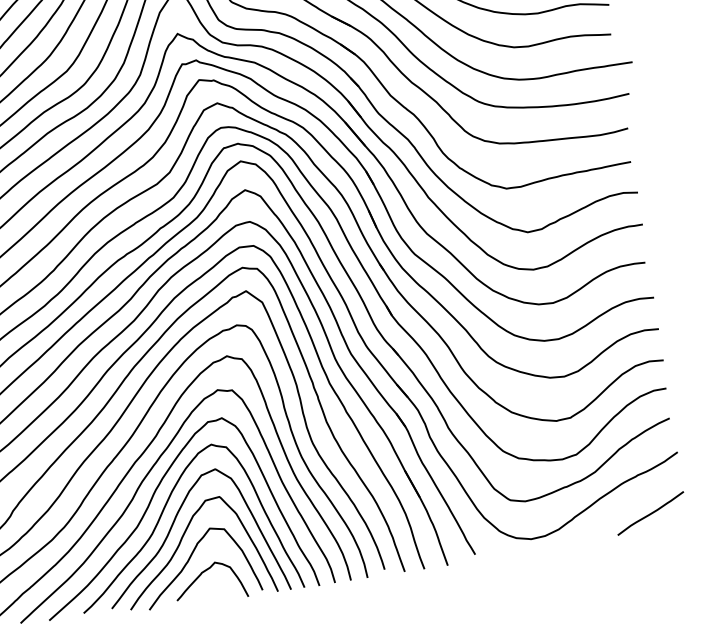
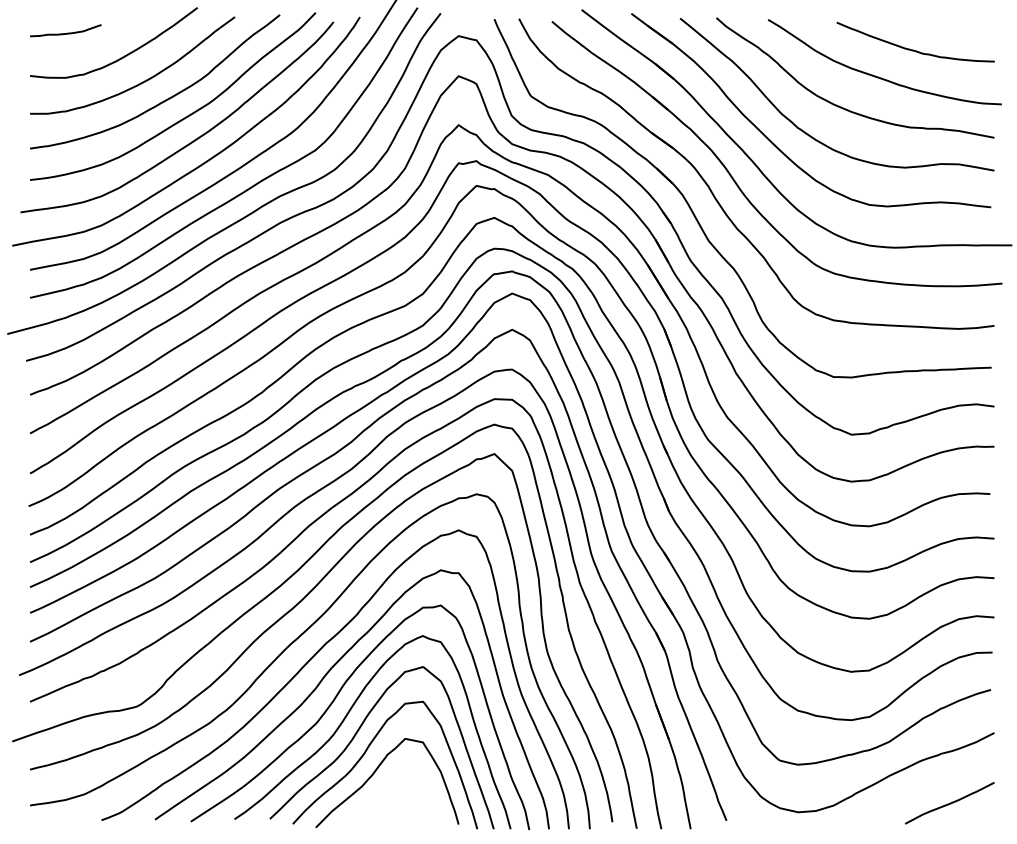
curve: (202, 573) -> (388, 792), removed

